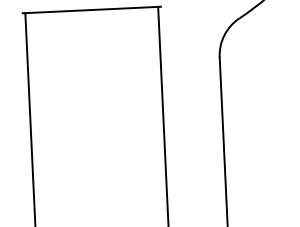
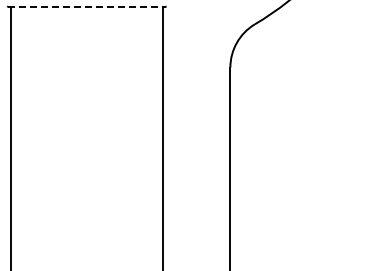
line: (91, 9) -> (86, 6), solid -> dashed

